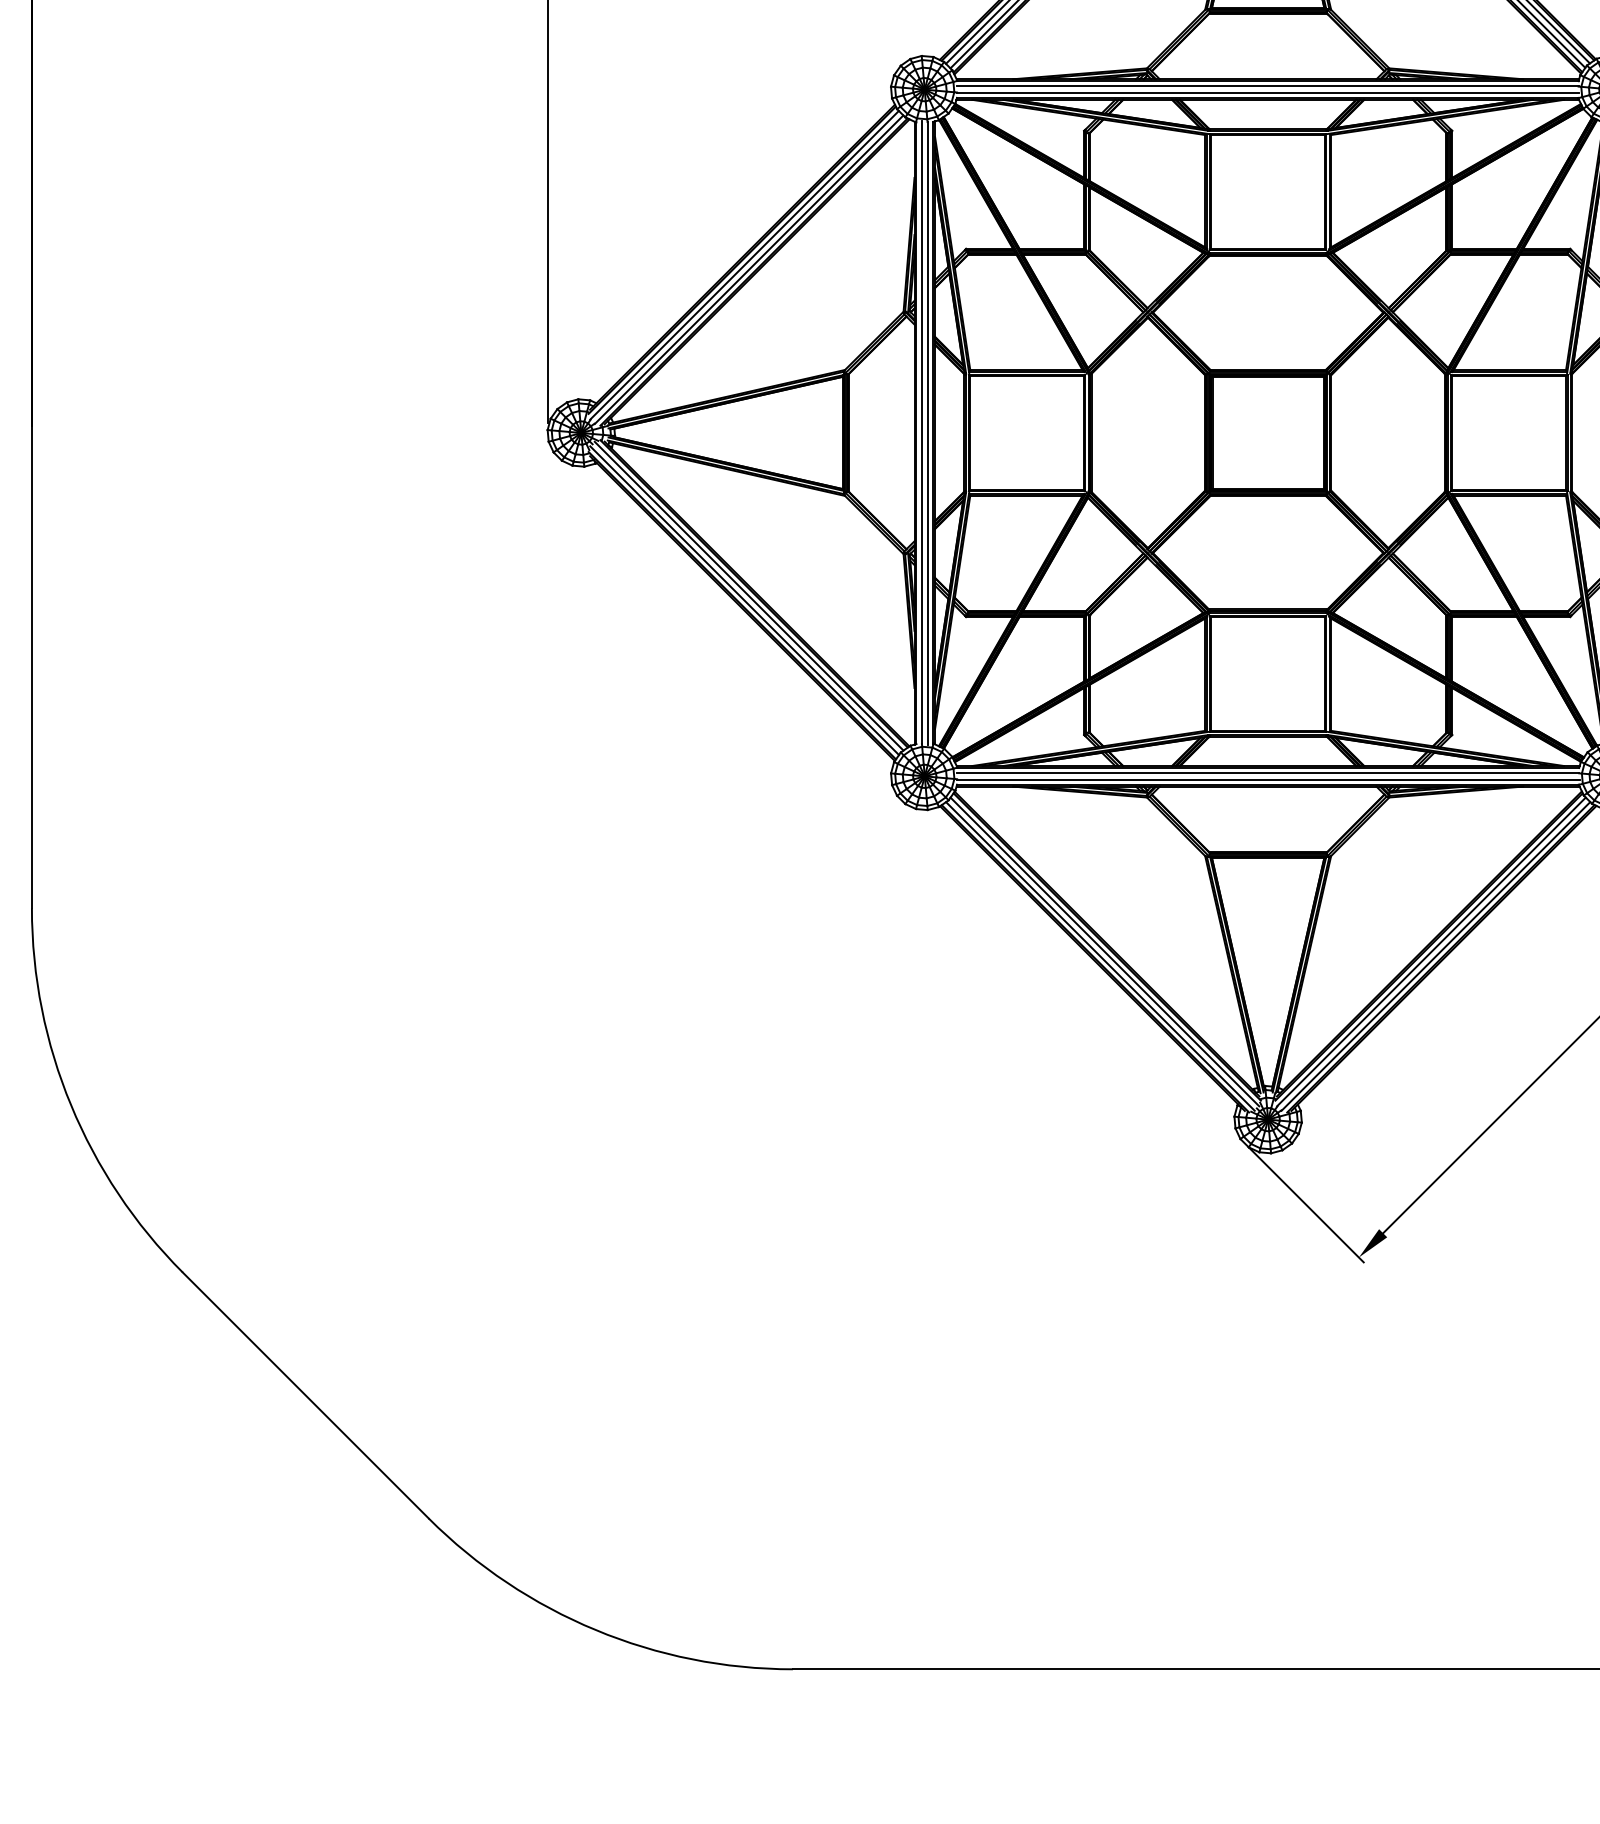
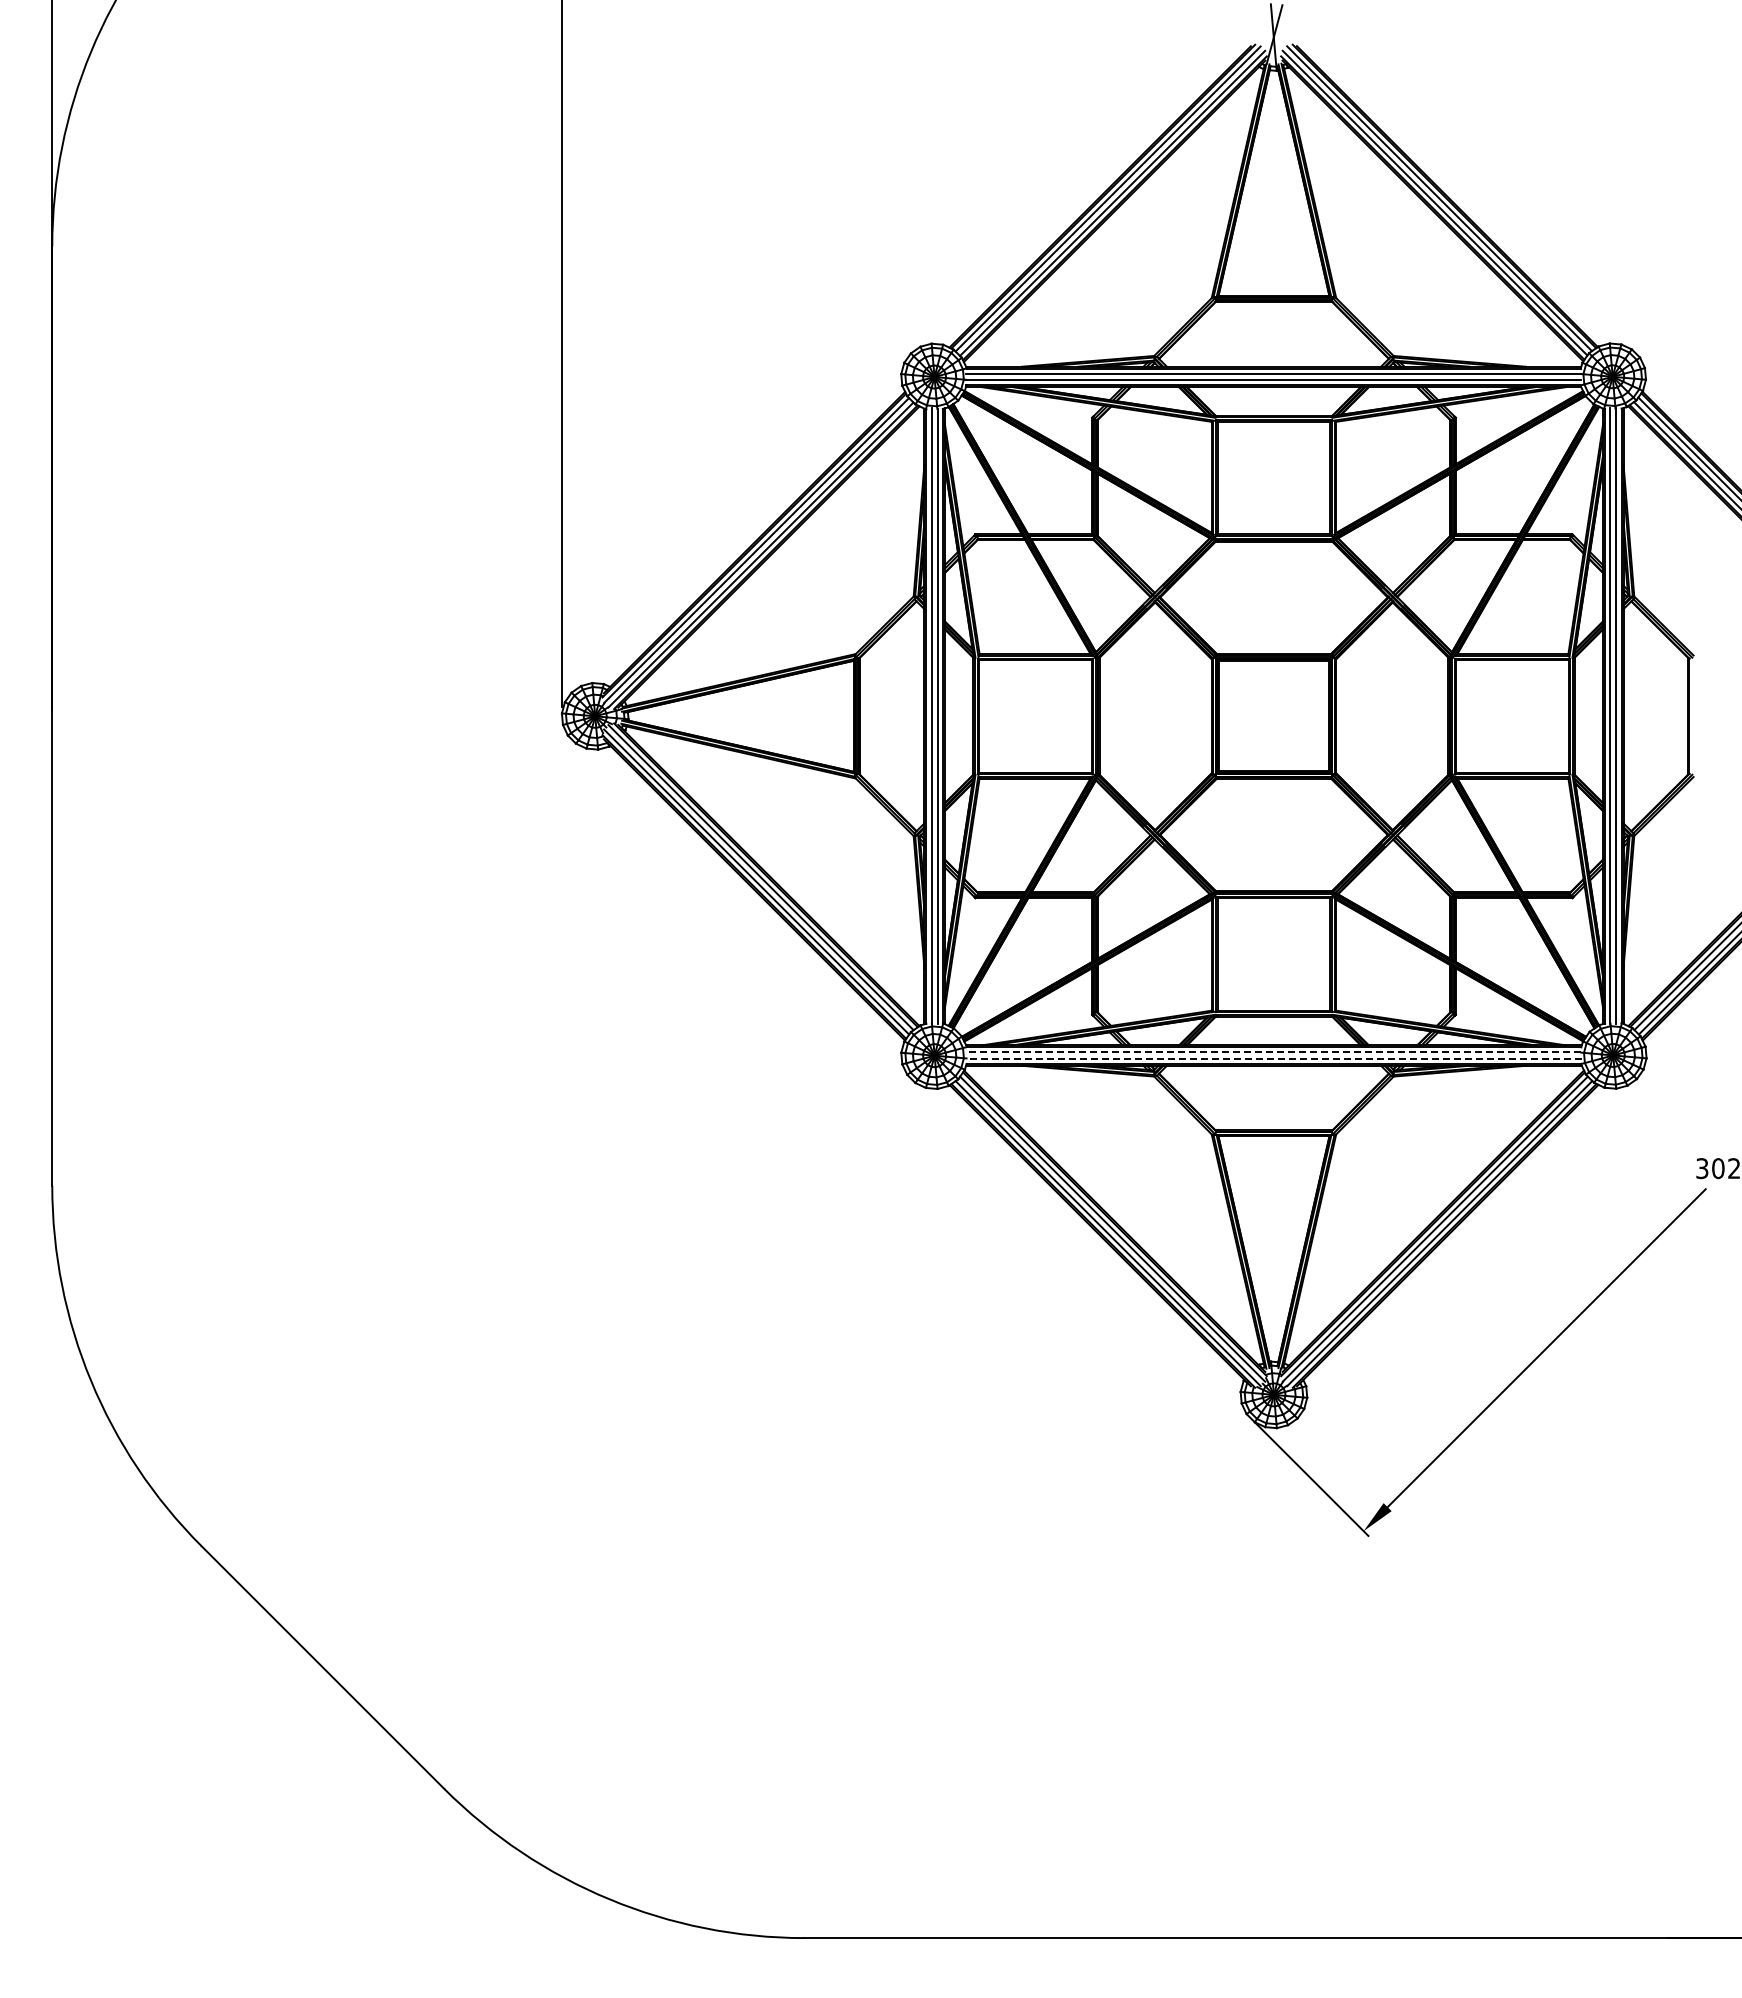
line: (1267, 773) -> (1273, 1052), solid -> dashed
line: (1268, 779) -> (1274, 1058), solid -> dashed

